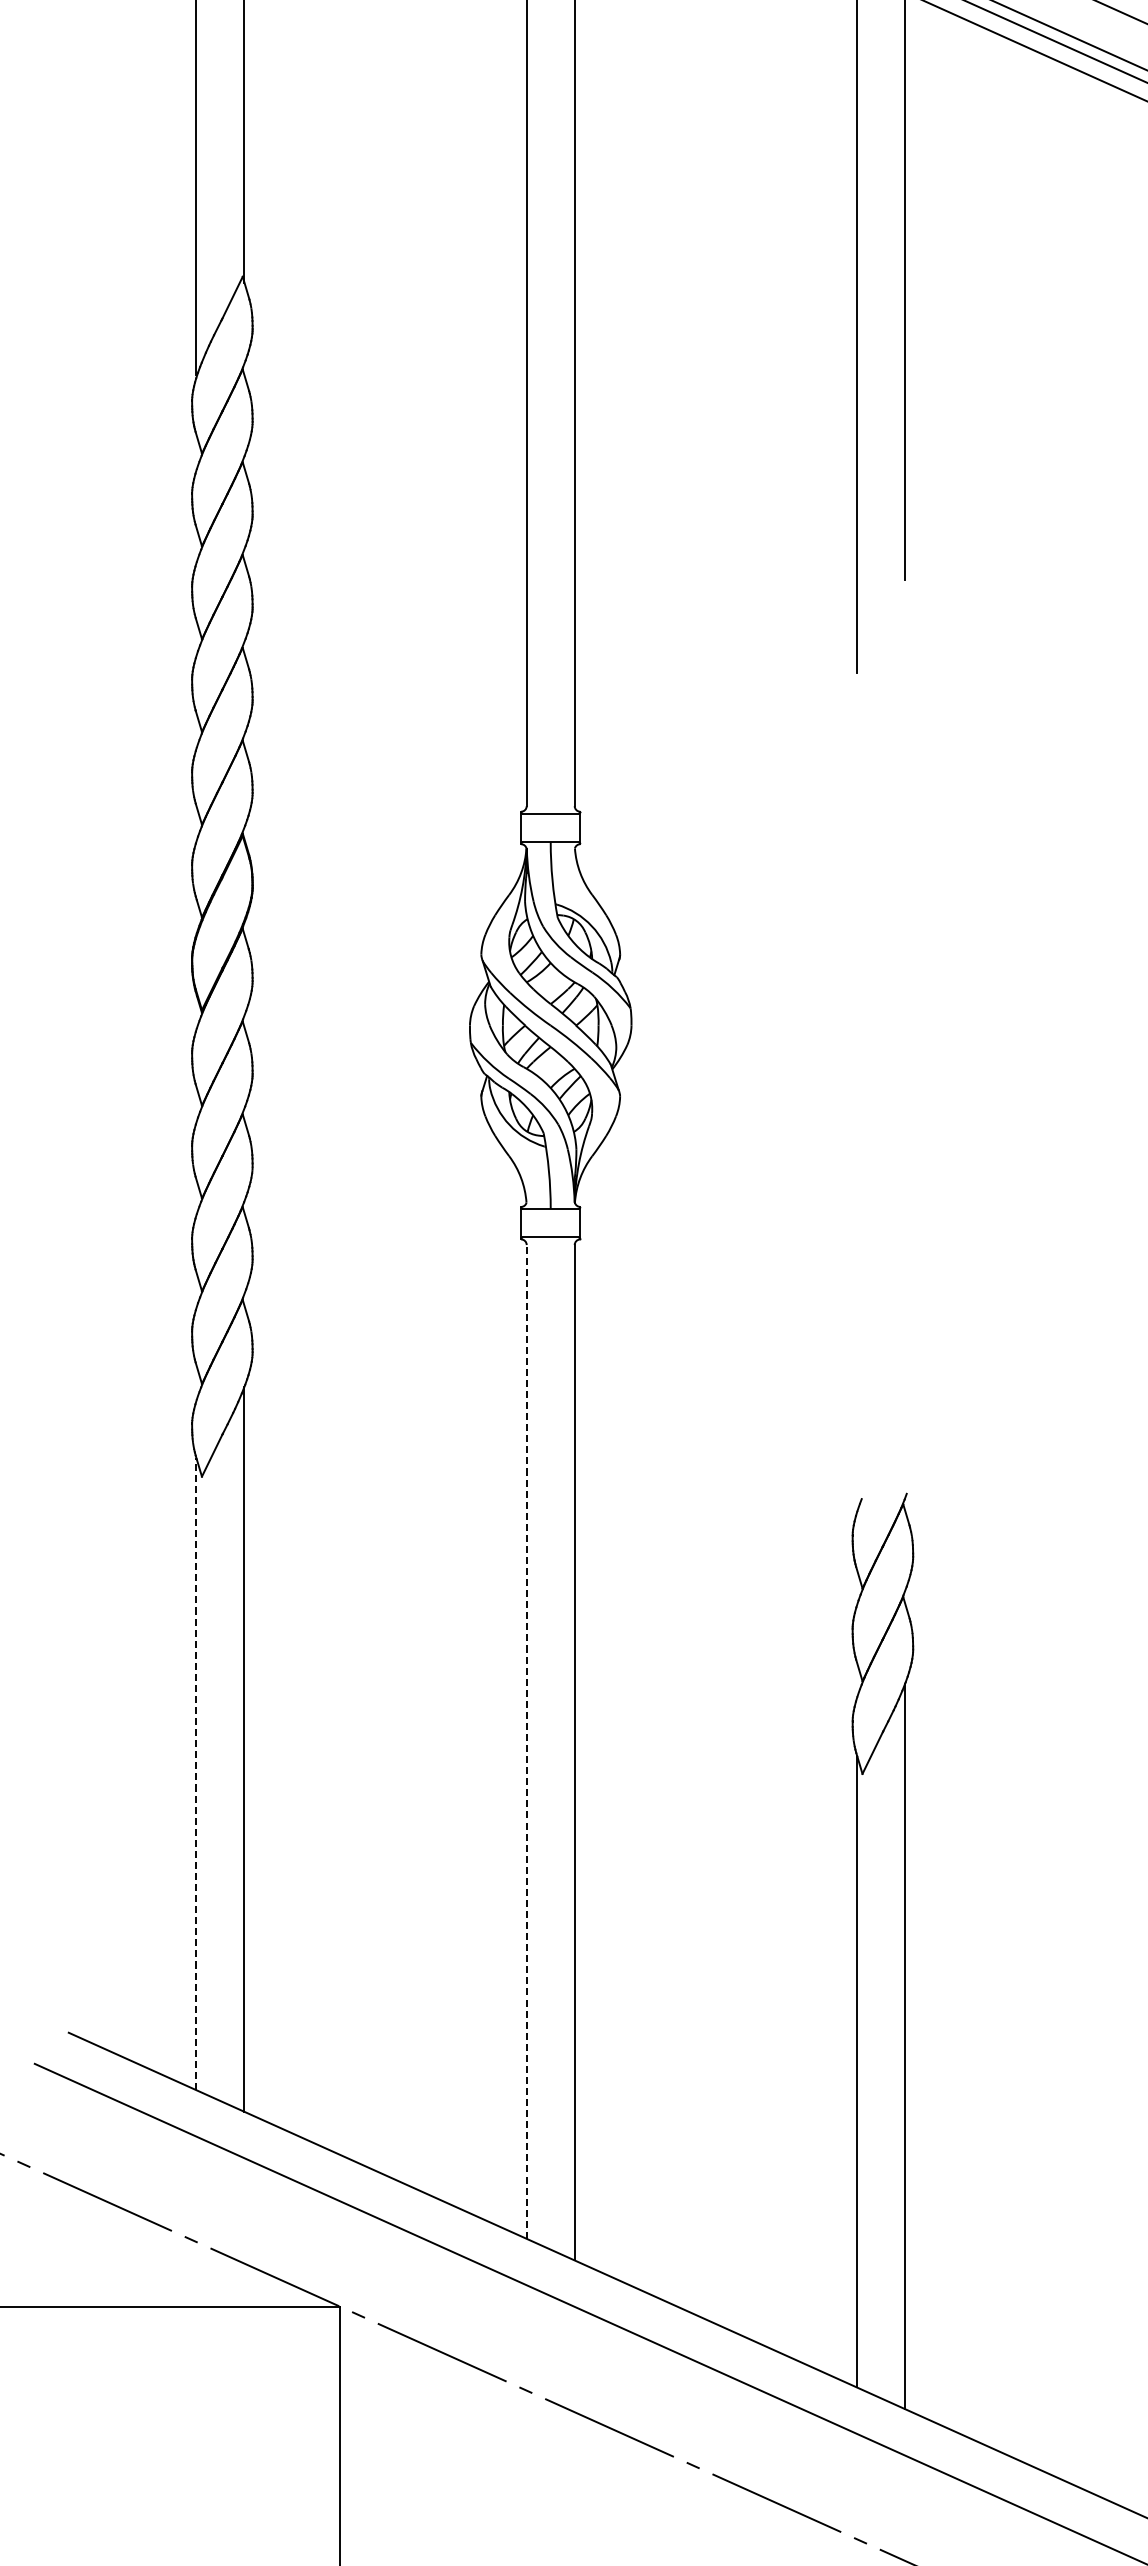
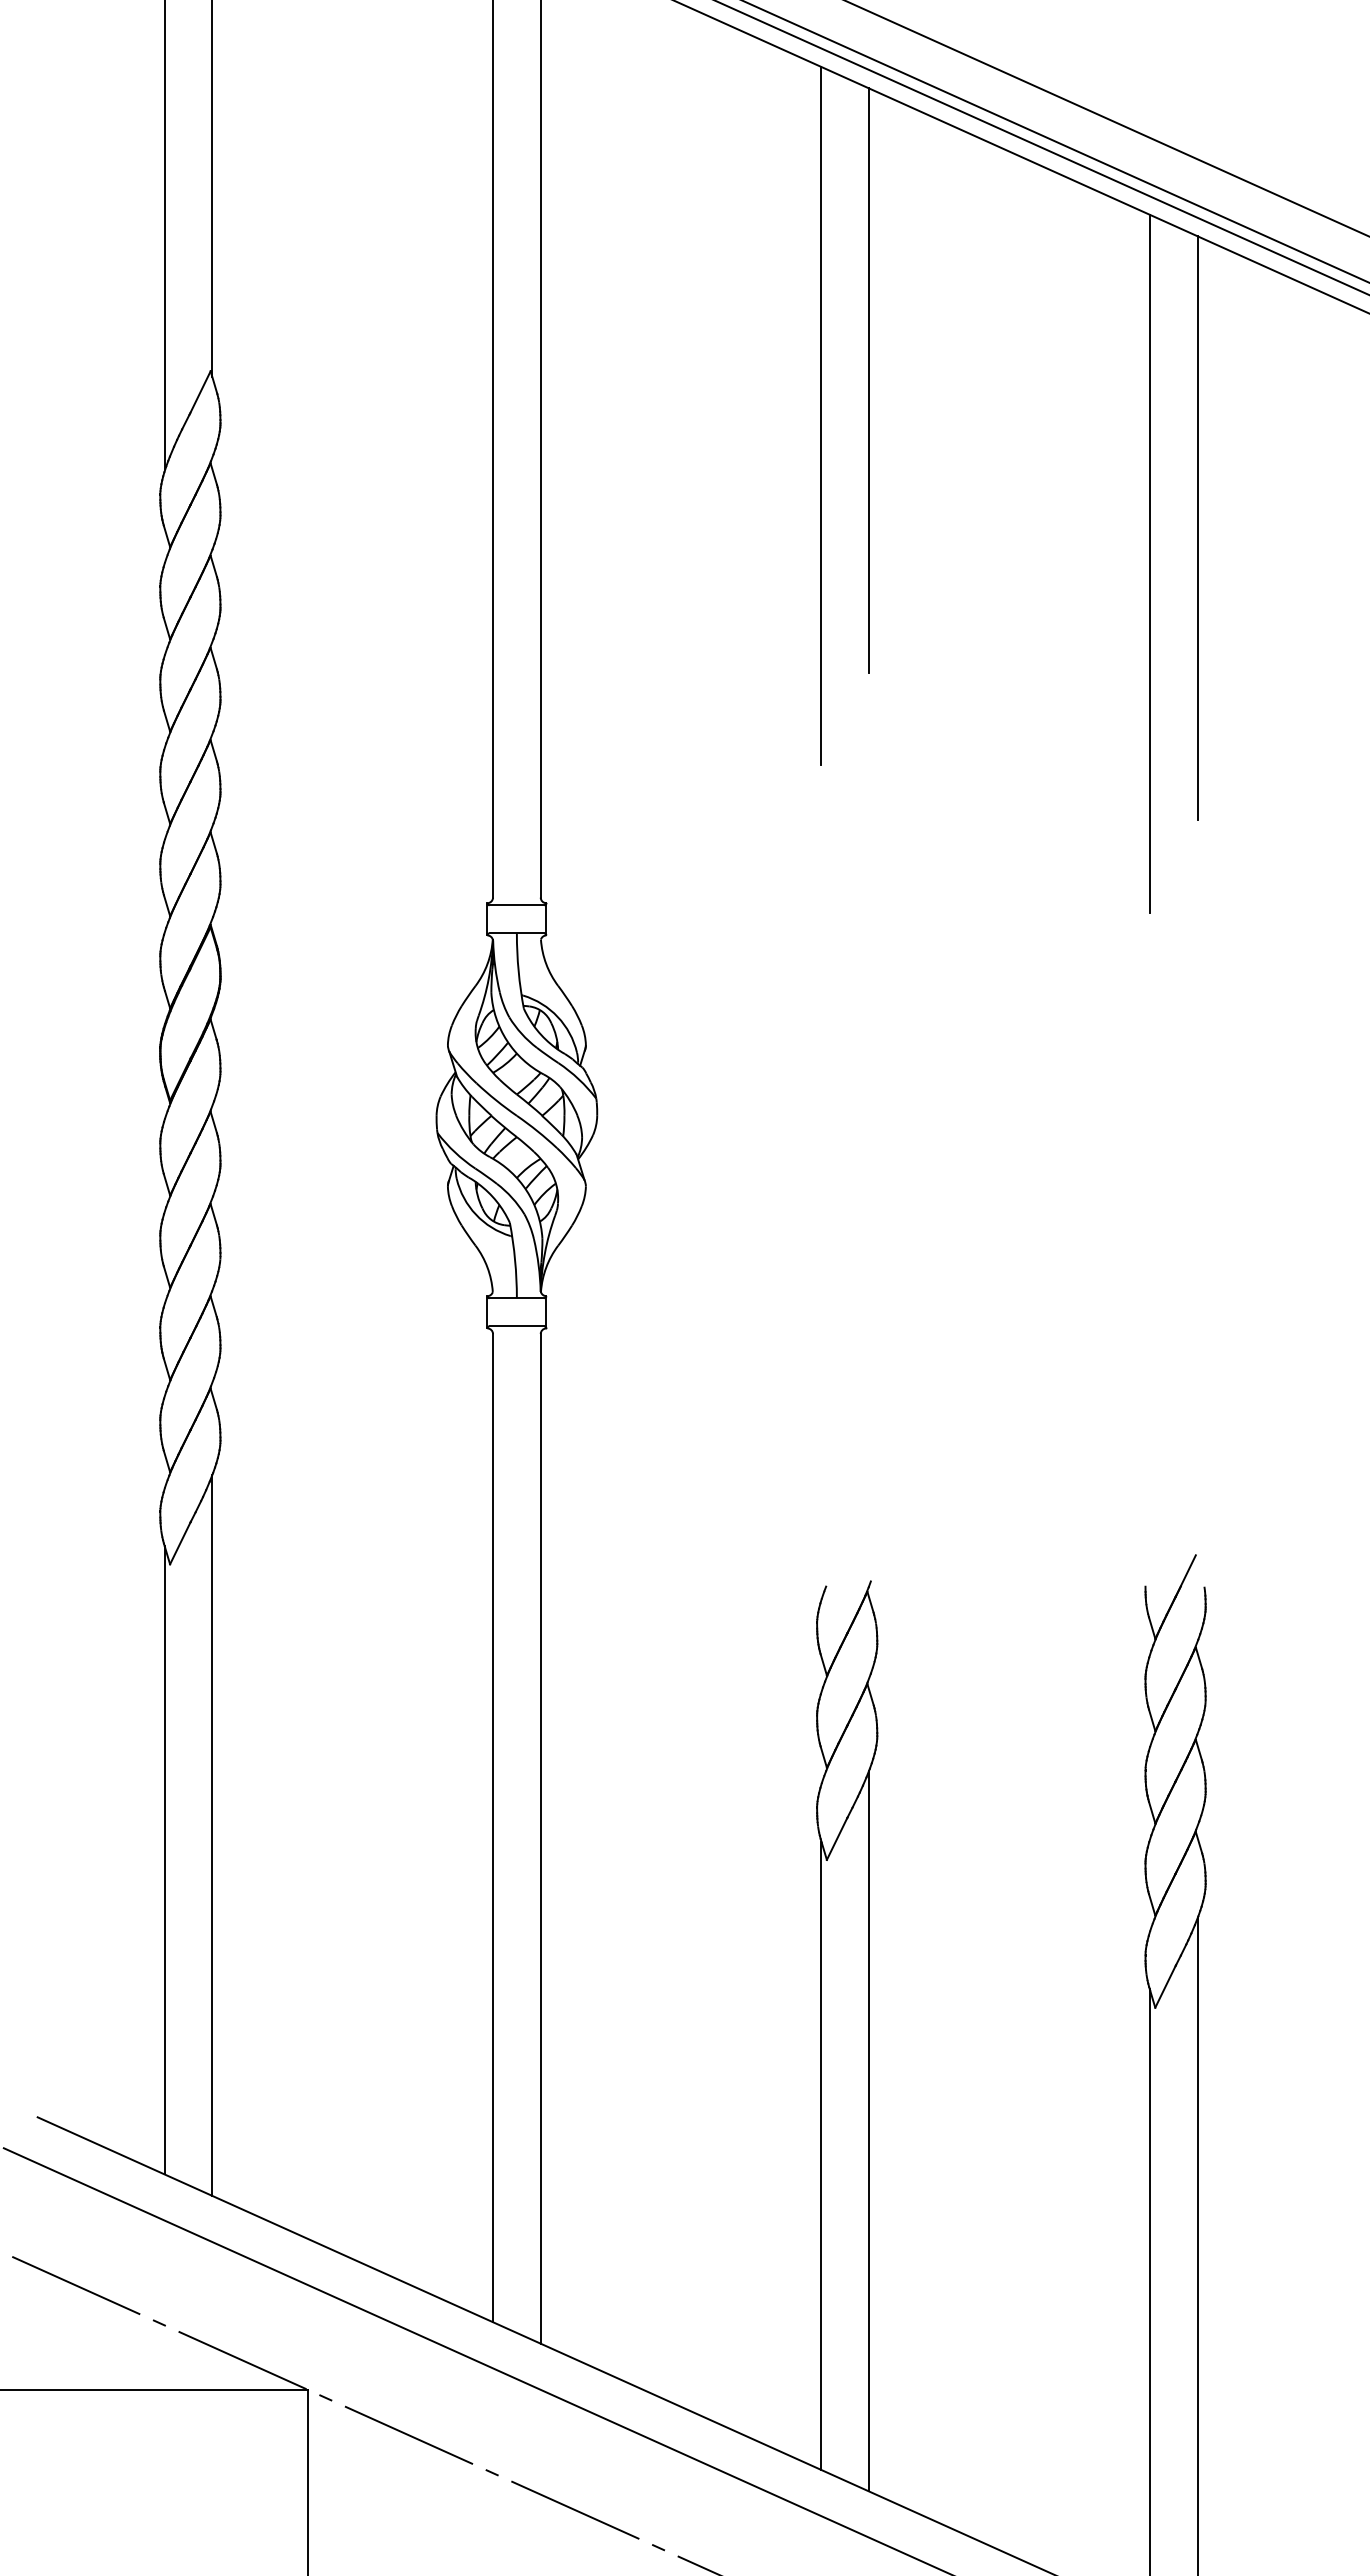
line: (527, 1741) -> (493, 1827), dashed -> solid
line: (196, 1773) -> (164, 1859), dashed -> solid

